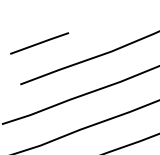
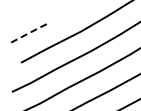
line: (40, 43) -> (31, 32), solid -> dashed

